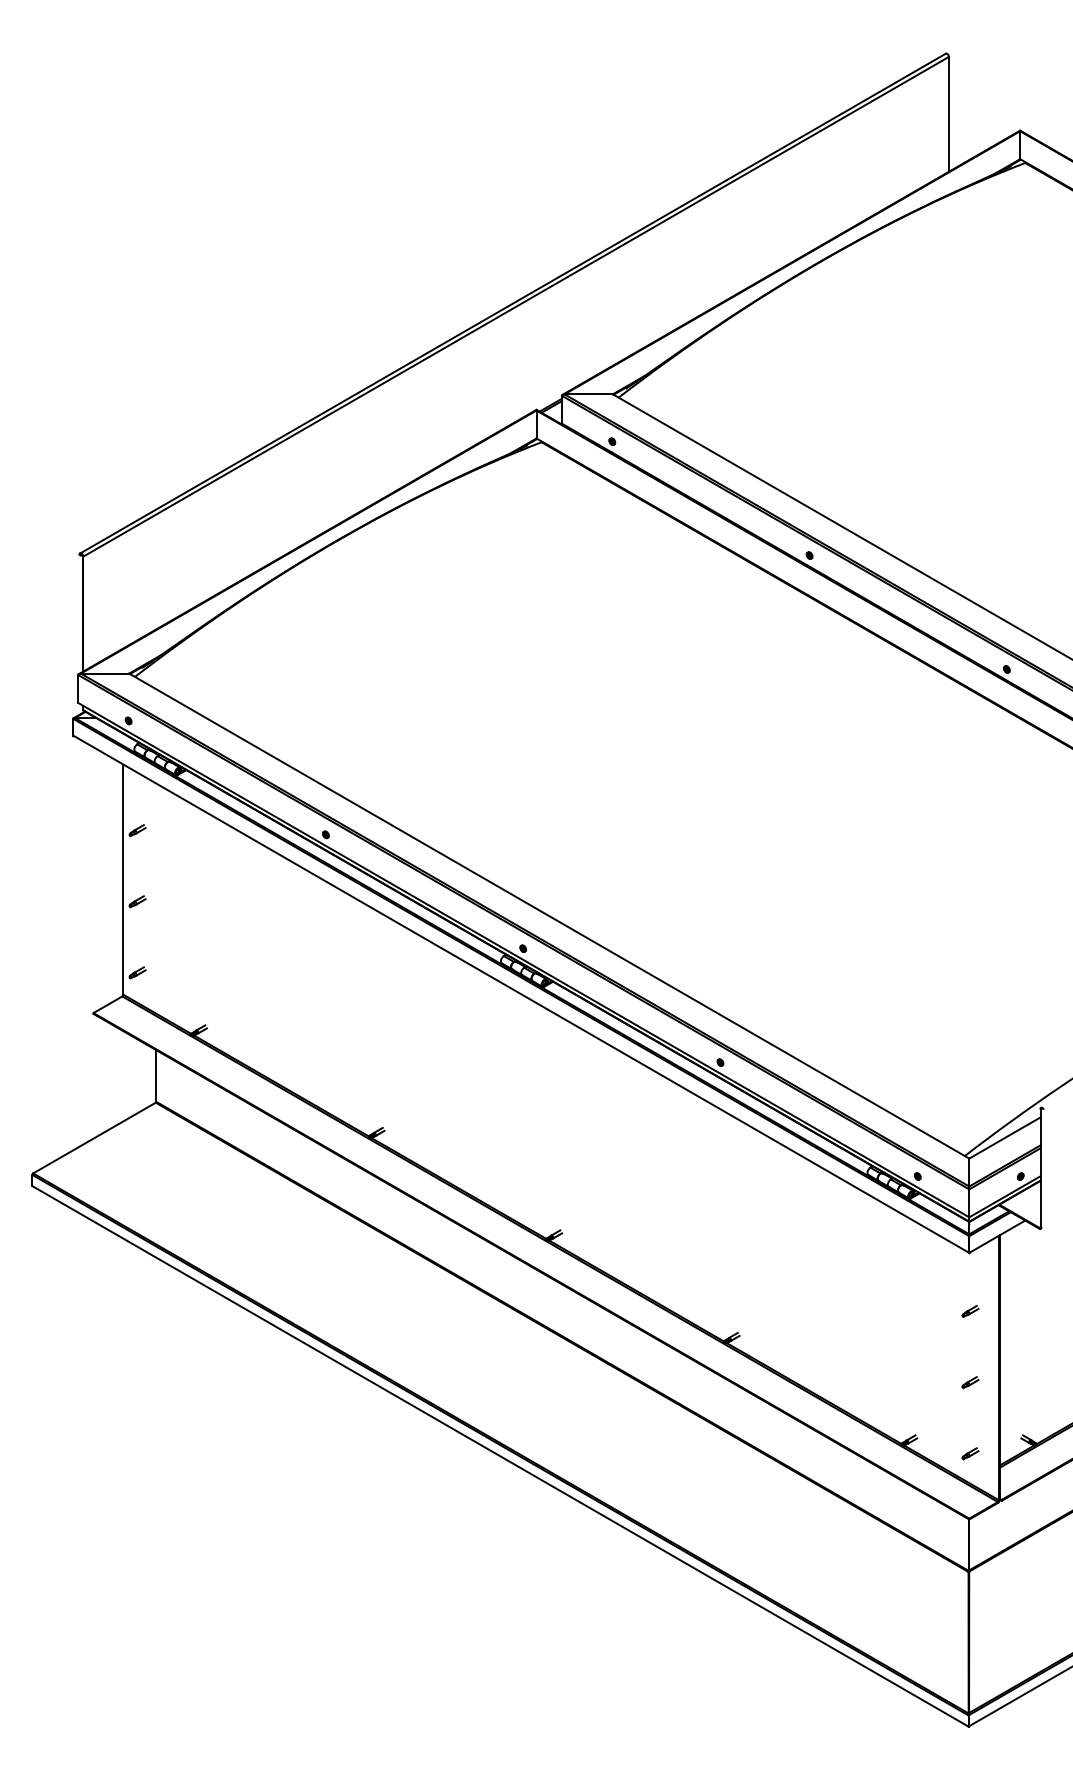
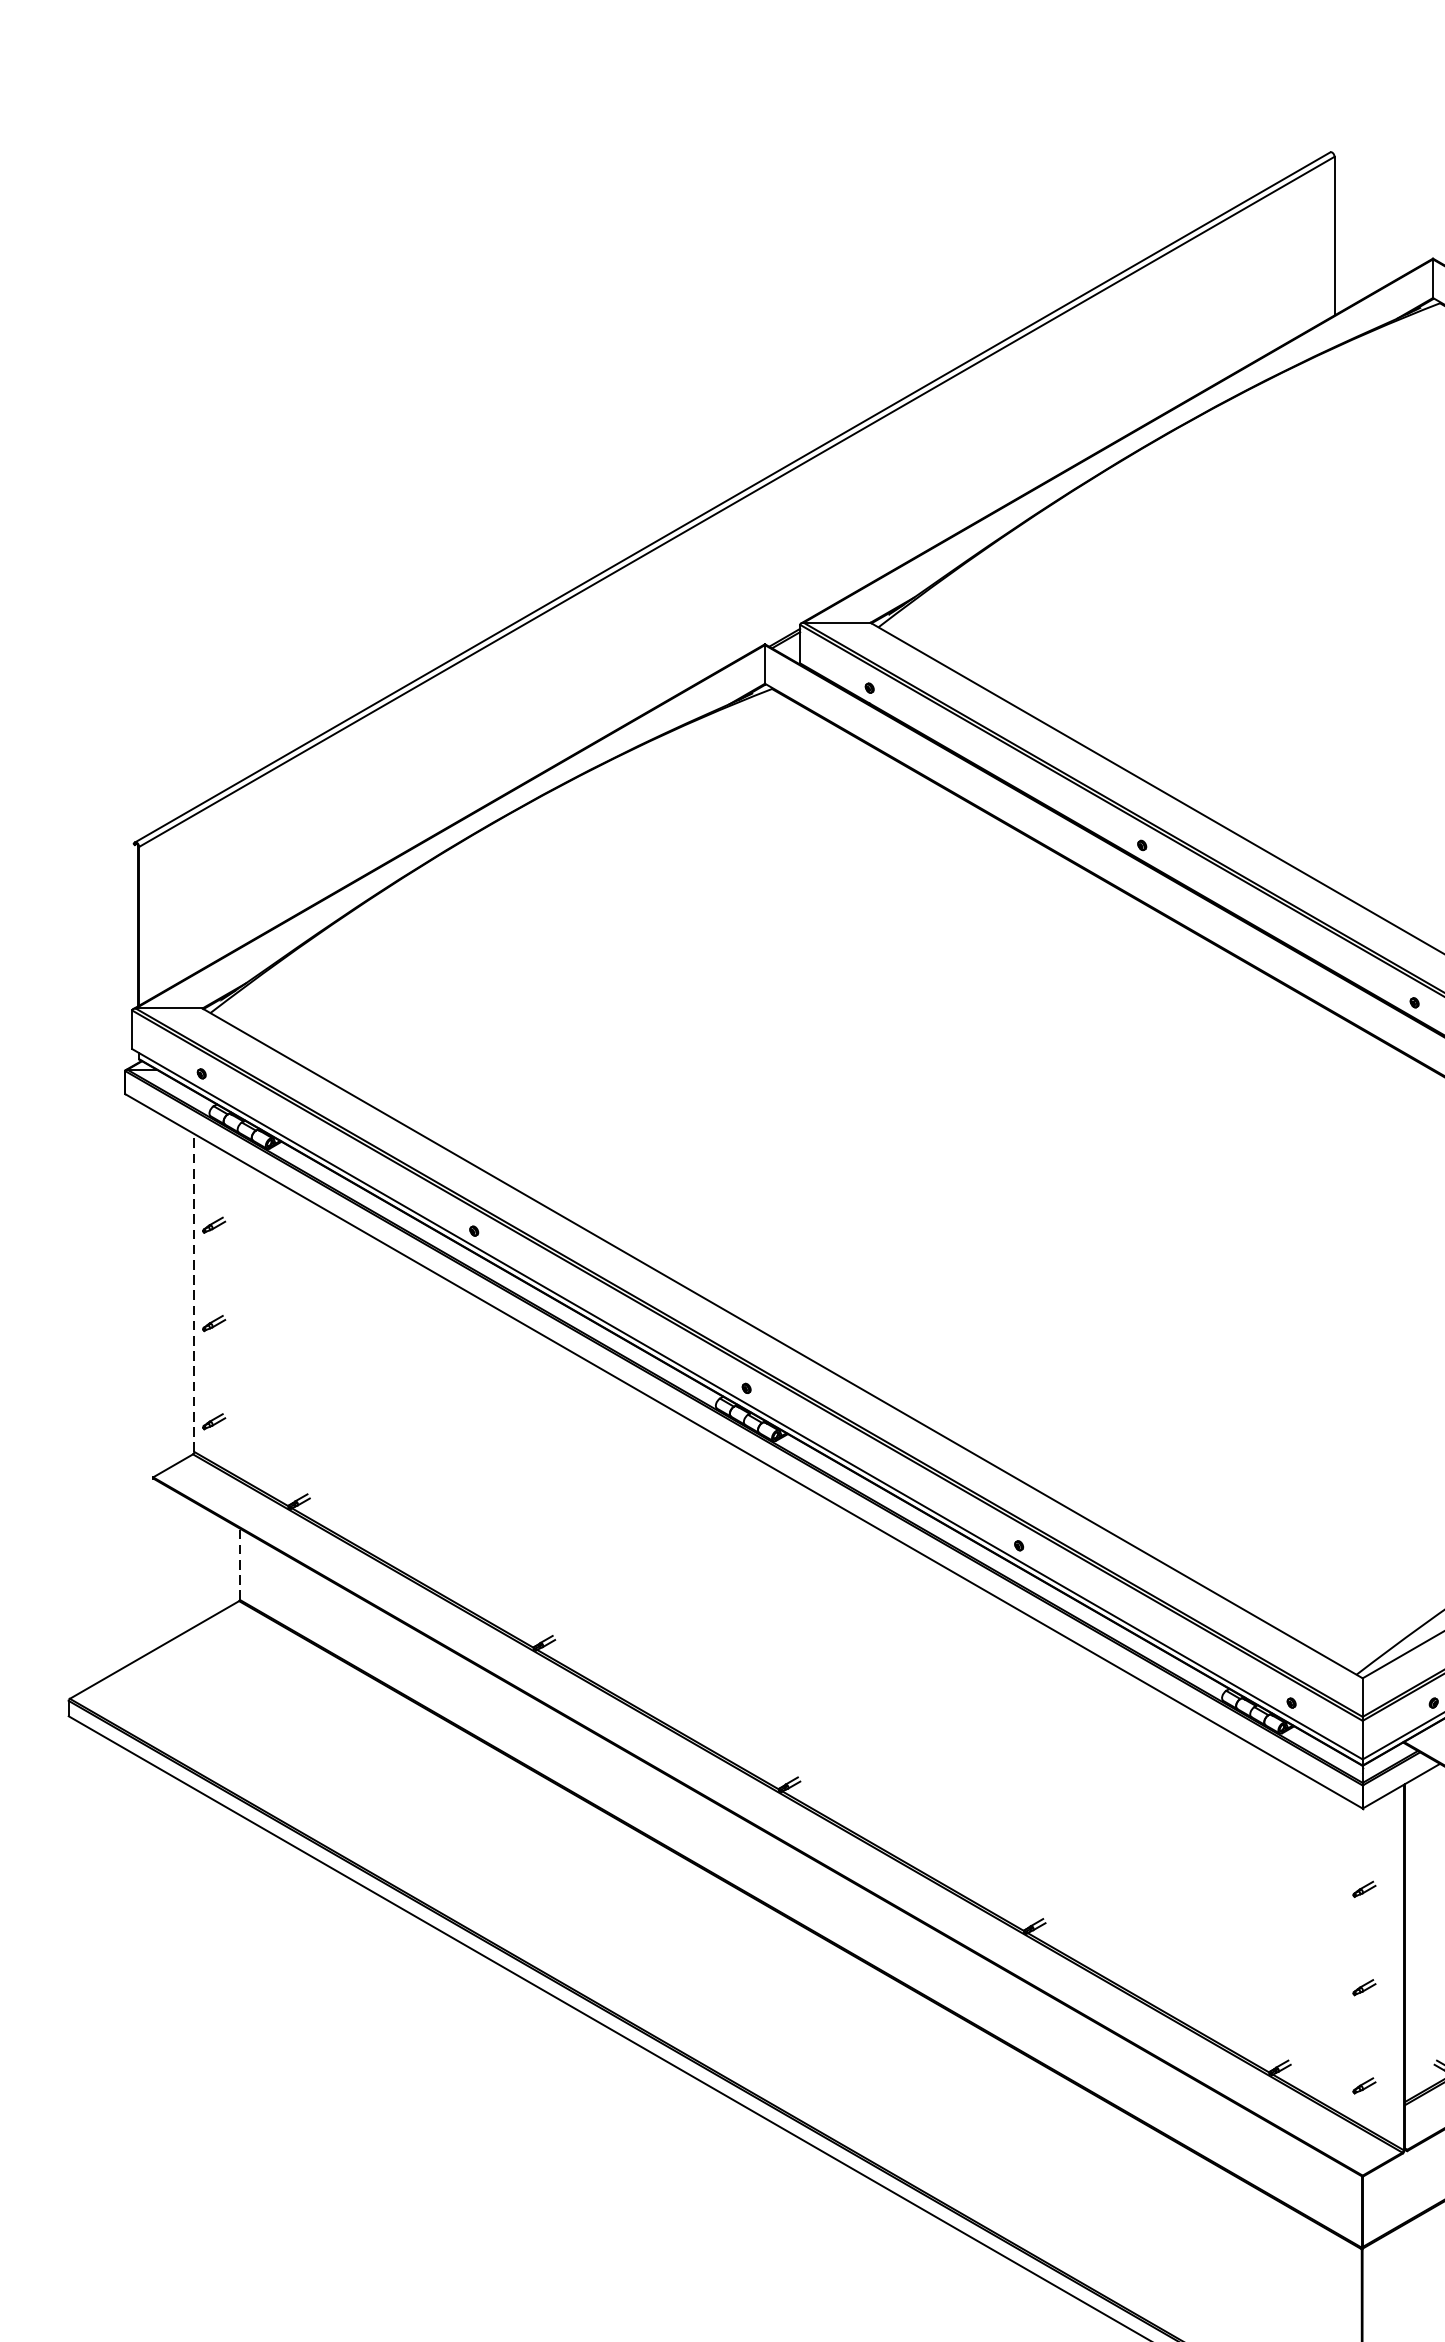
line: (123, 879) -> (194, 1292), solid -> dashed
line: (156, 1076) -> (240, 1564), solid -> dashed

